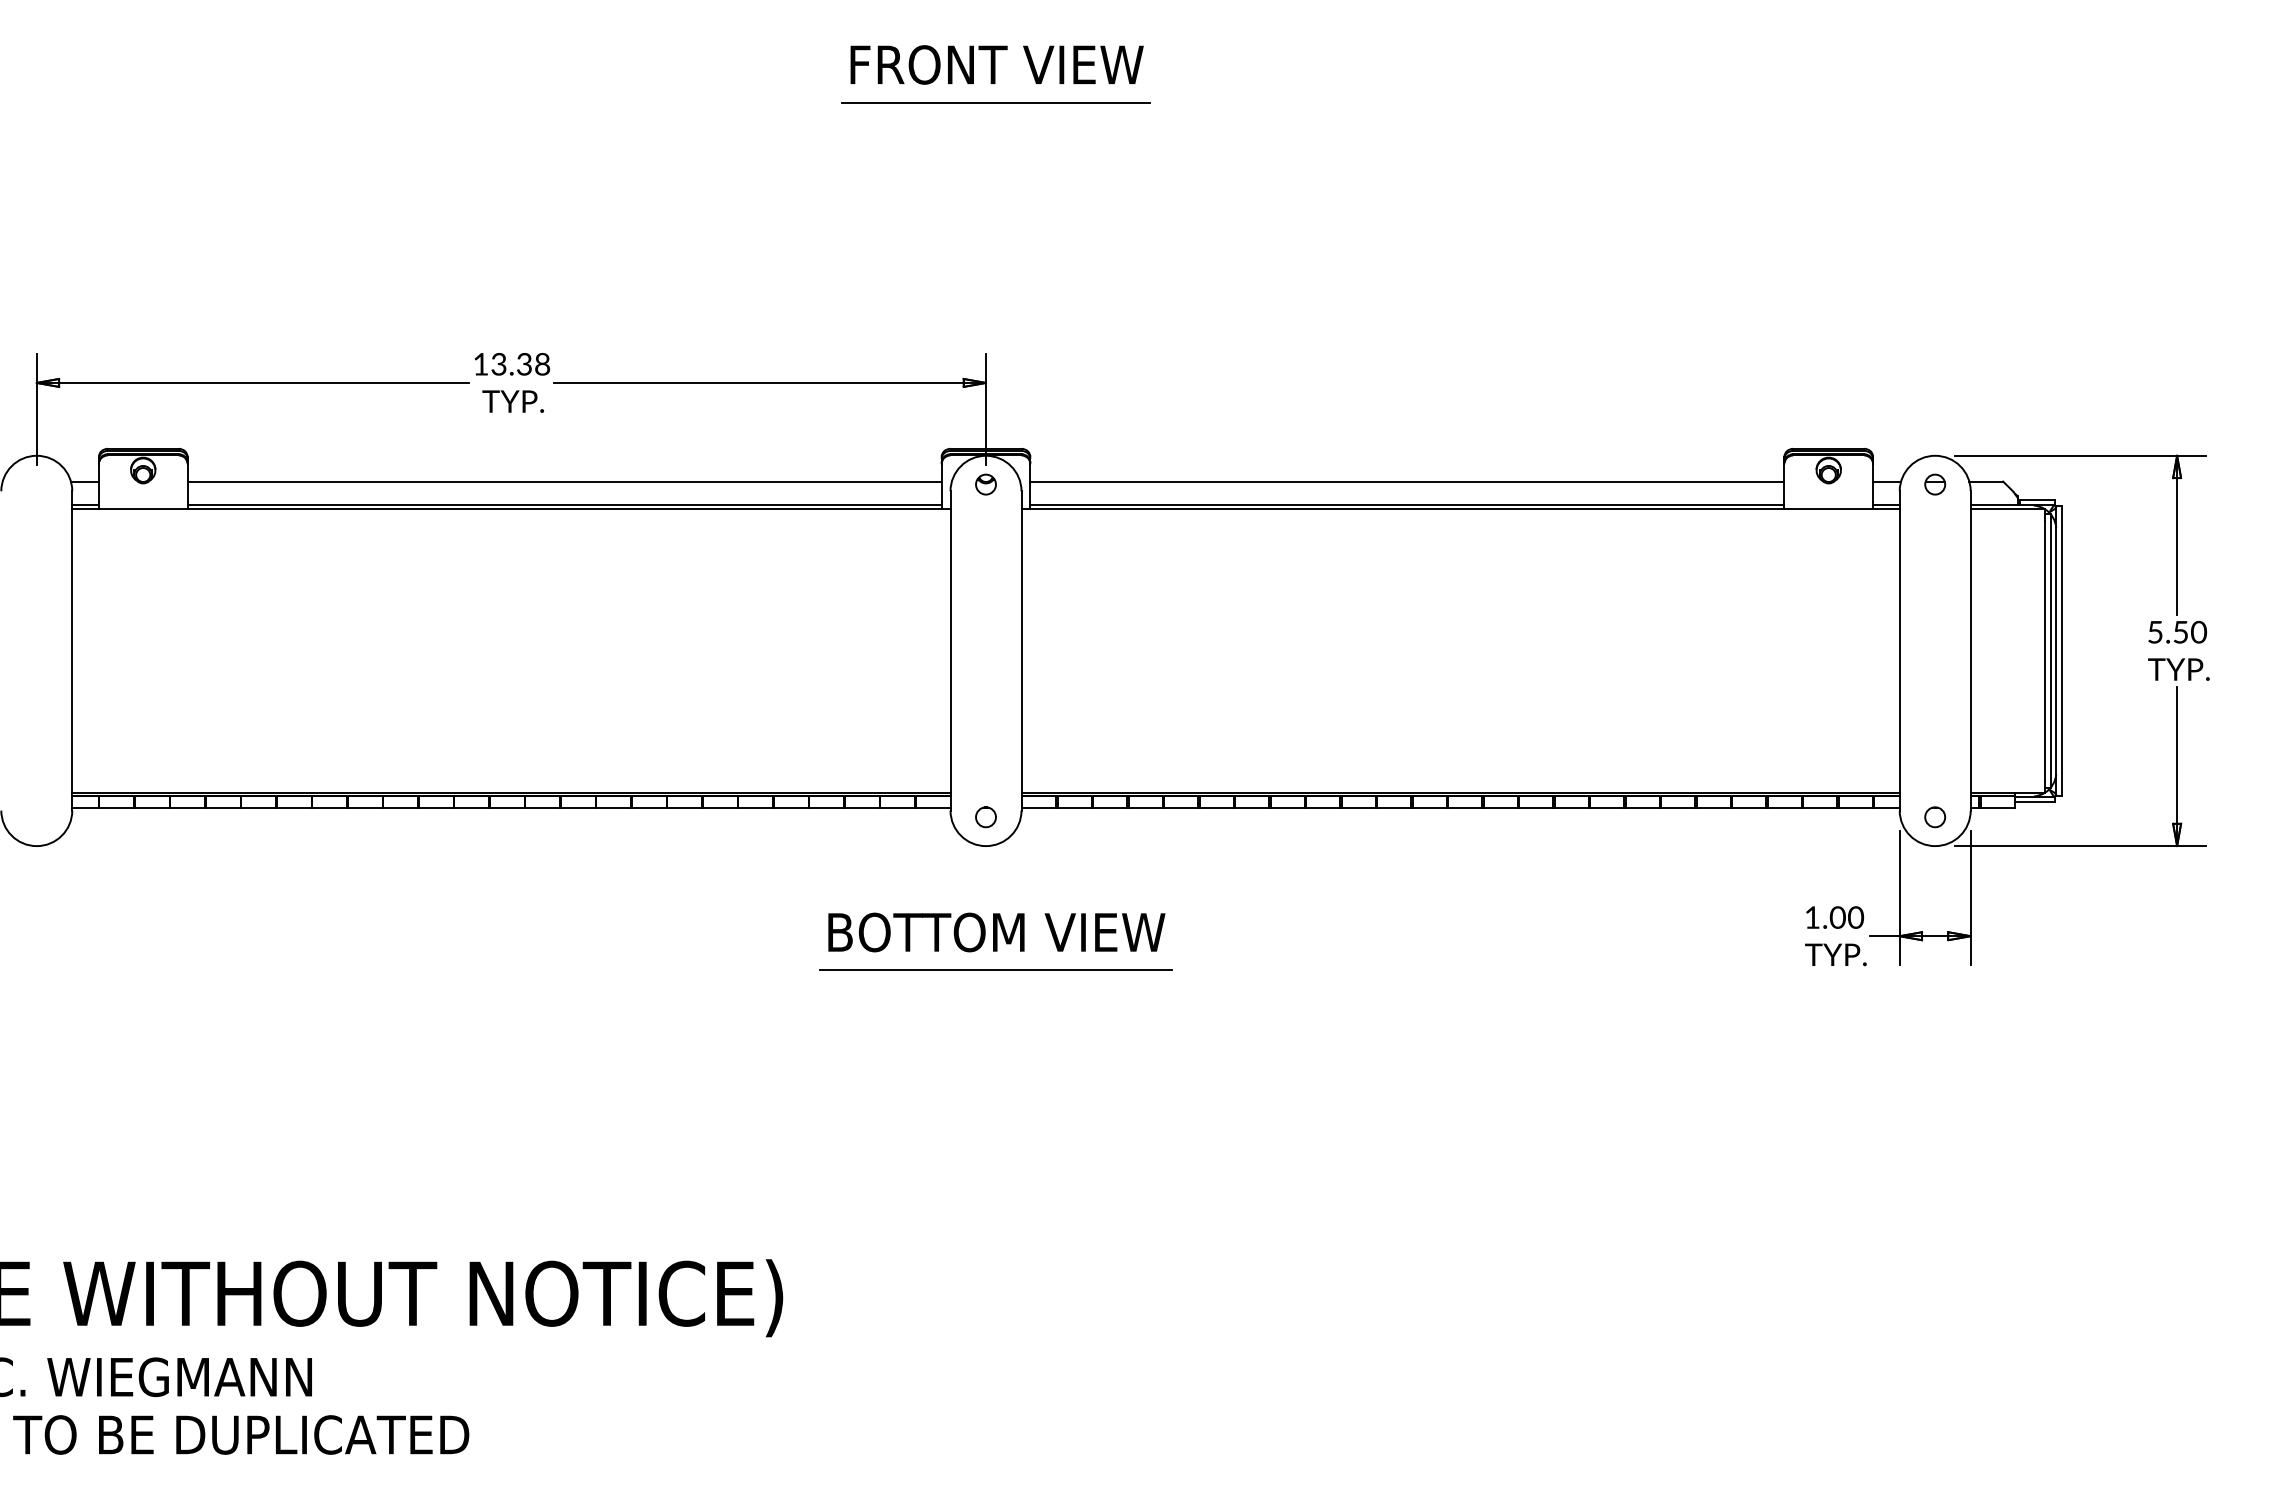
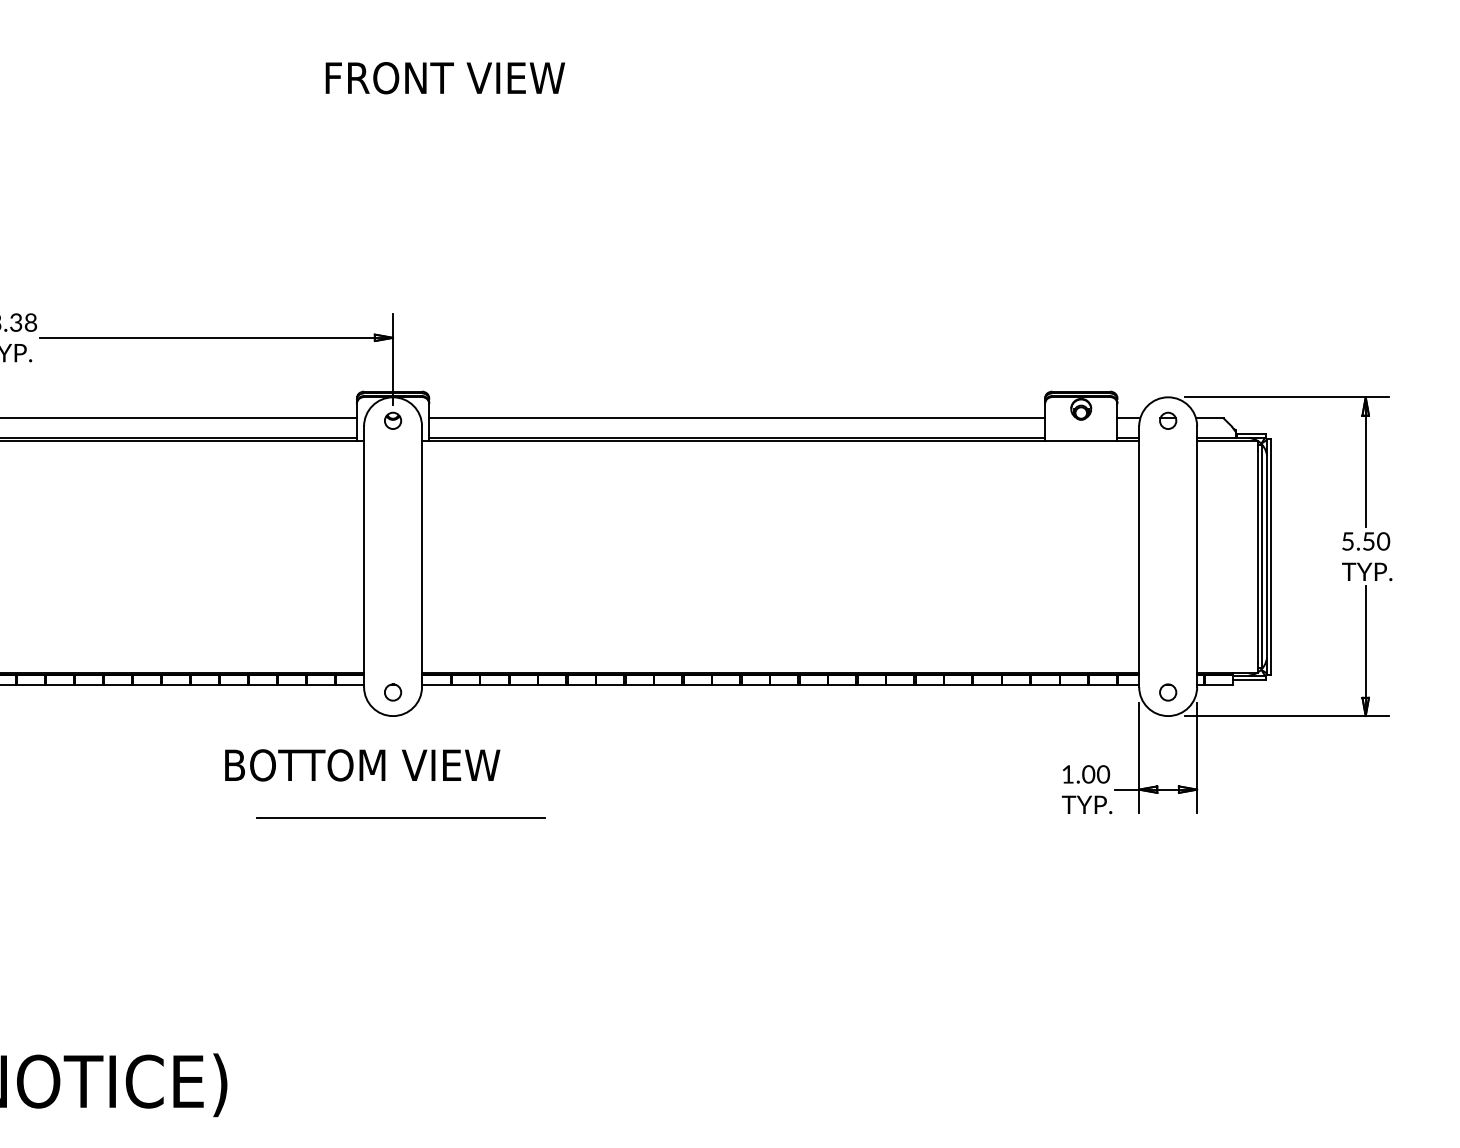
text: (996, 64) -> (444, 77), moved
line: (995, 102) -> (400, 108), removed
text: (996, 932) -> (362, 765), moved

